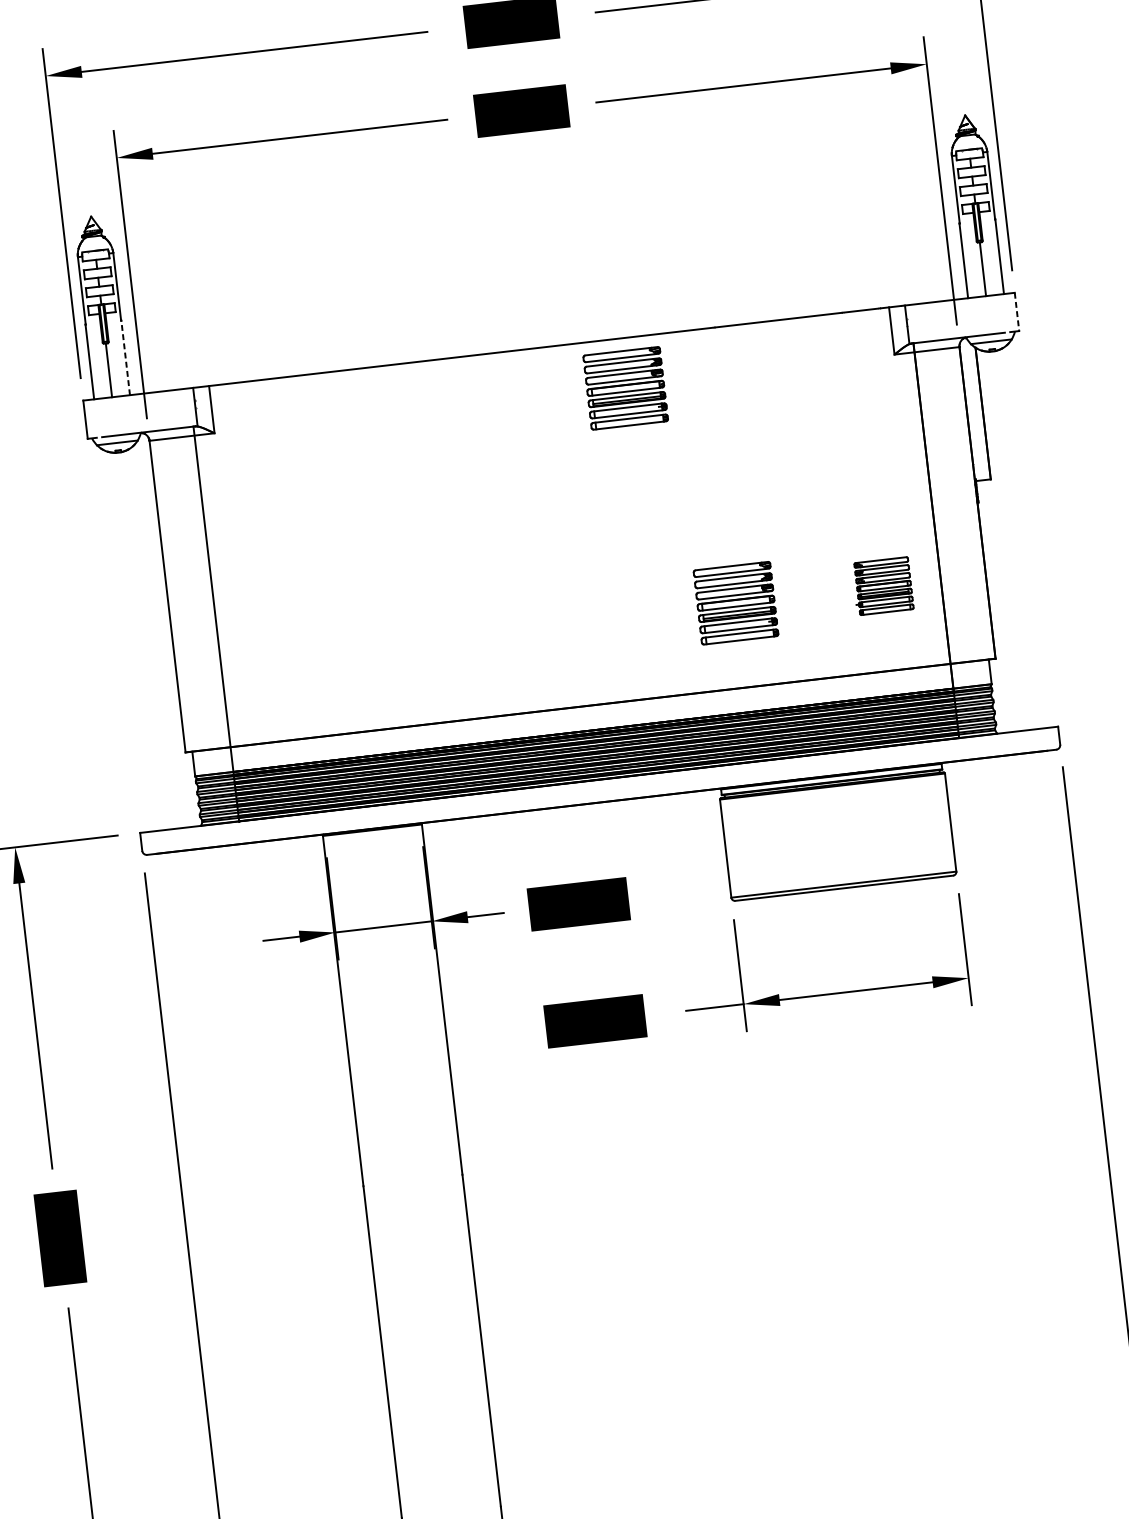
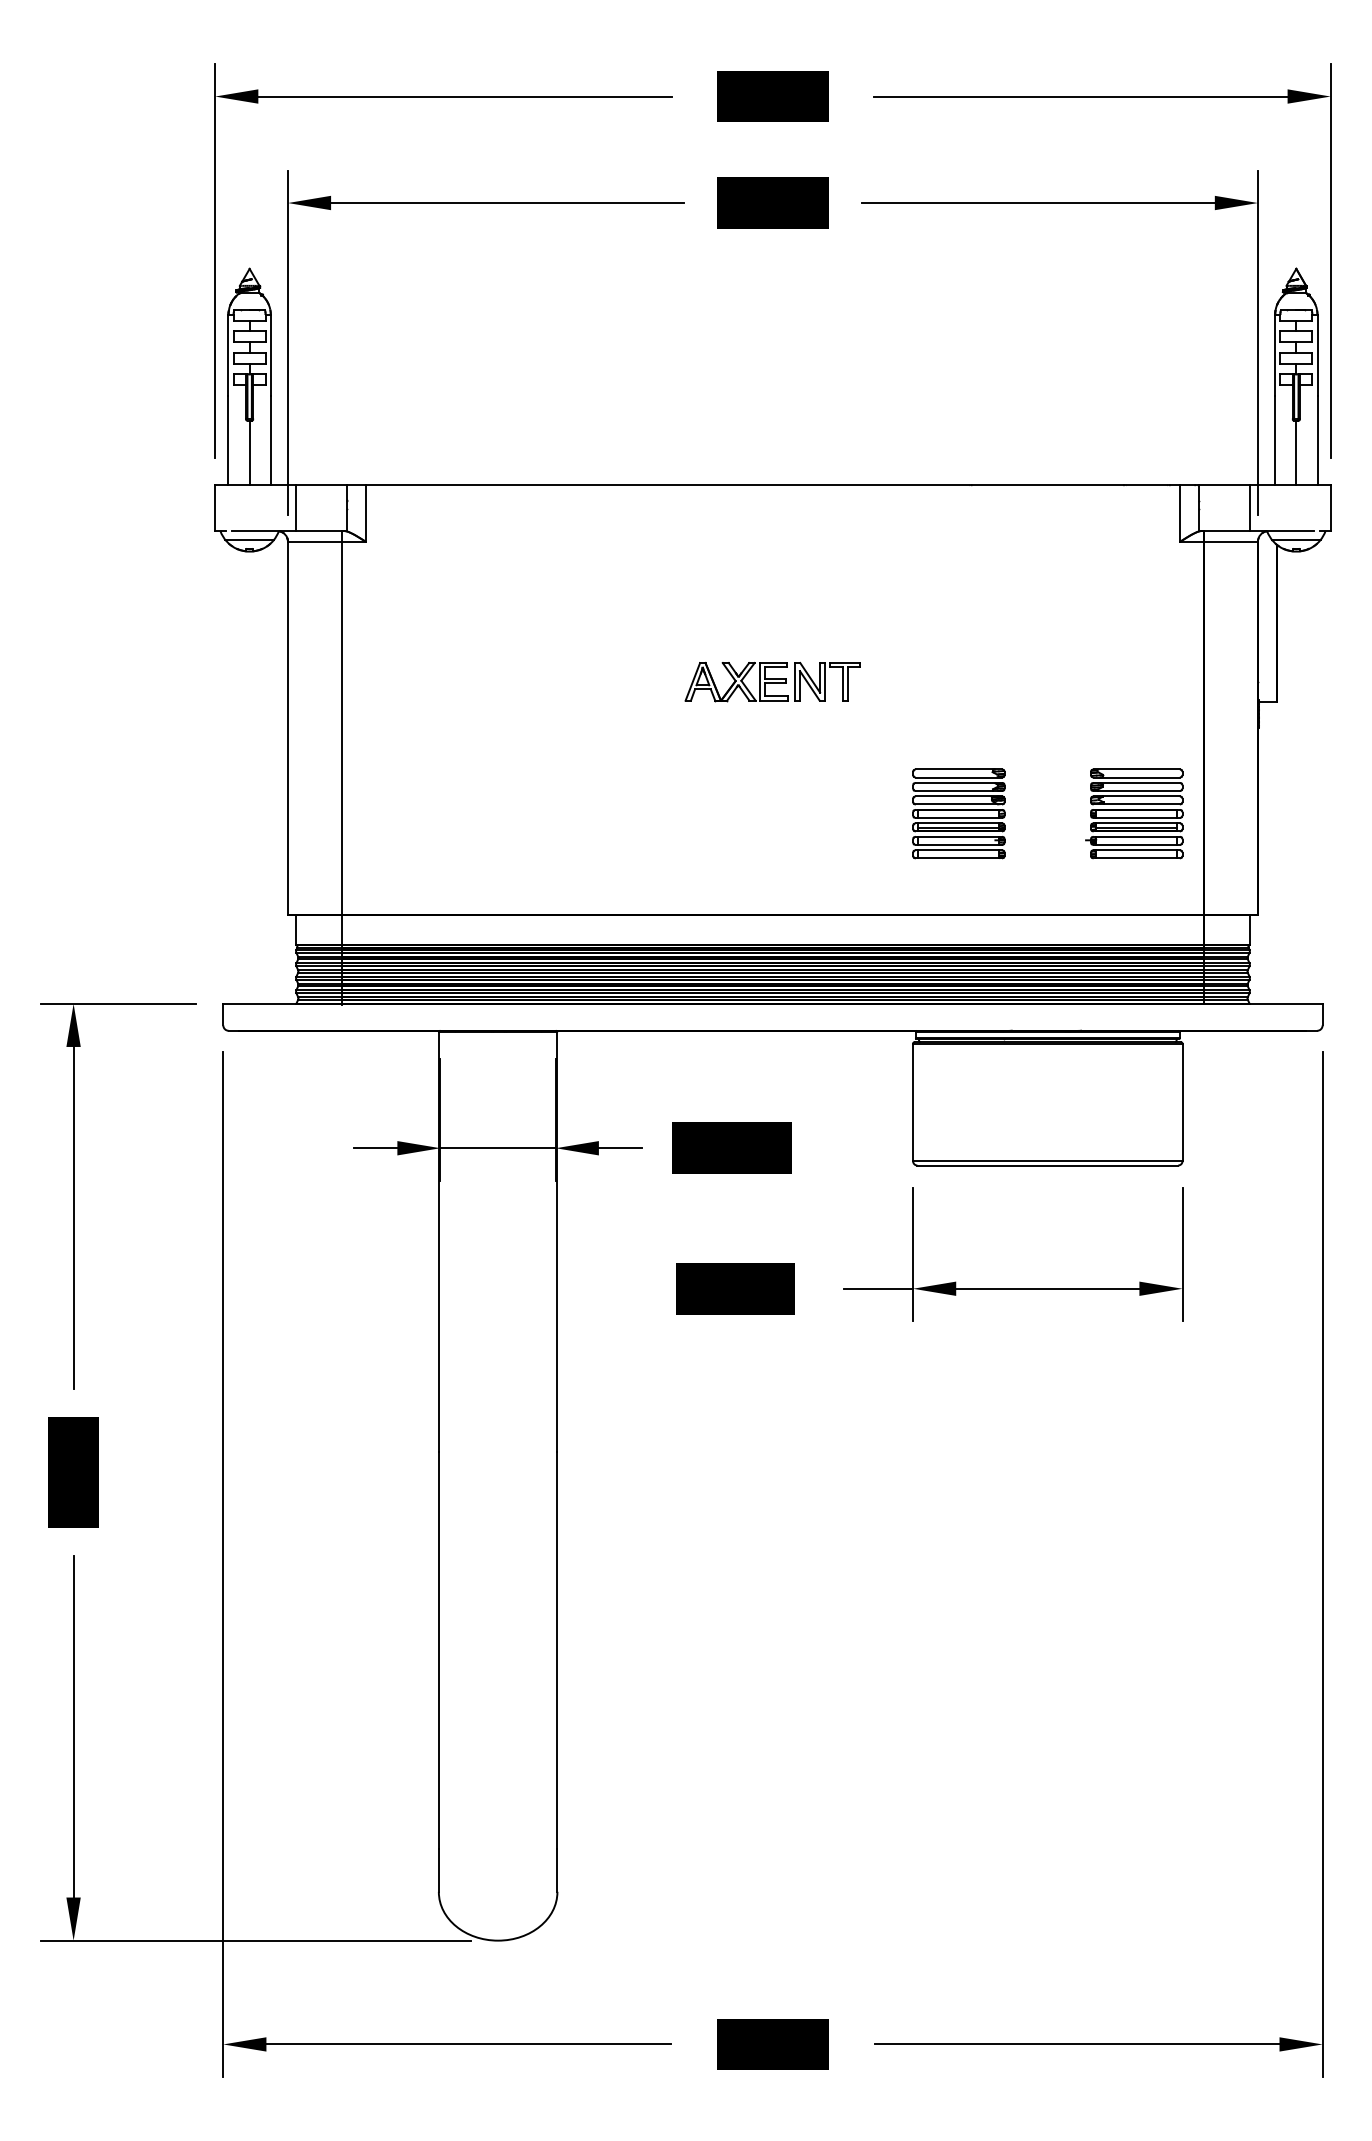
line: (1016, 312) -> (1330, 508), dashed -> solid
line: (950, 320) -> (1250, 508), added
line: (125, 357) -> (271, 440), dashed -> solid
part: (625, 388) -> (857, 544), removed
line: (152, 412) -> (295, 508), added
part: (567, 511) -> (772, 682), added
part: (882, 585) -> (1134, 813), size x1.43

